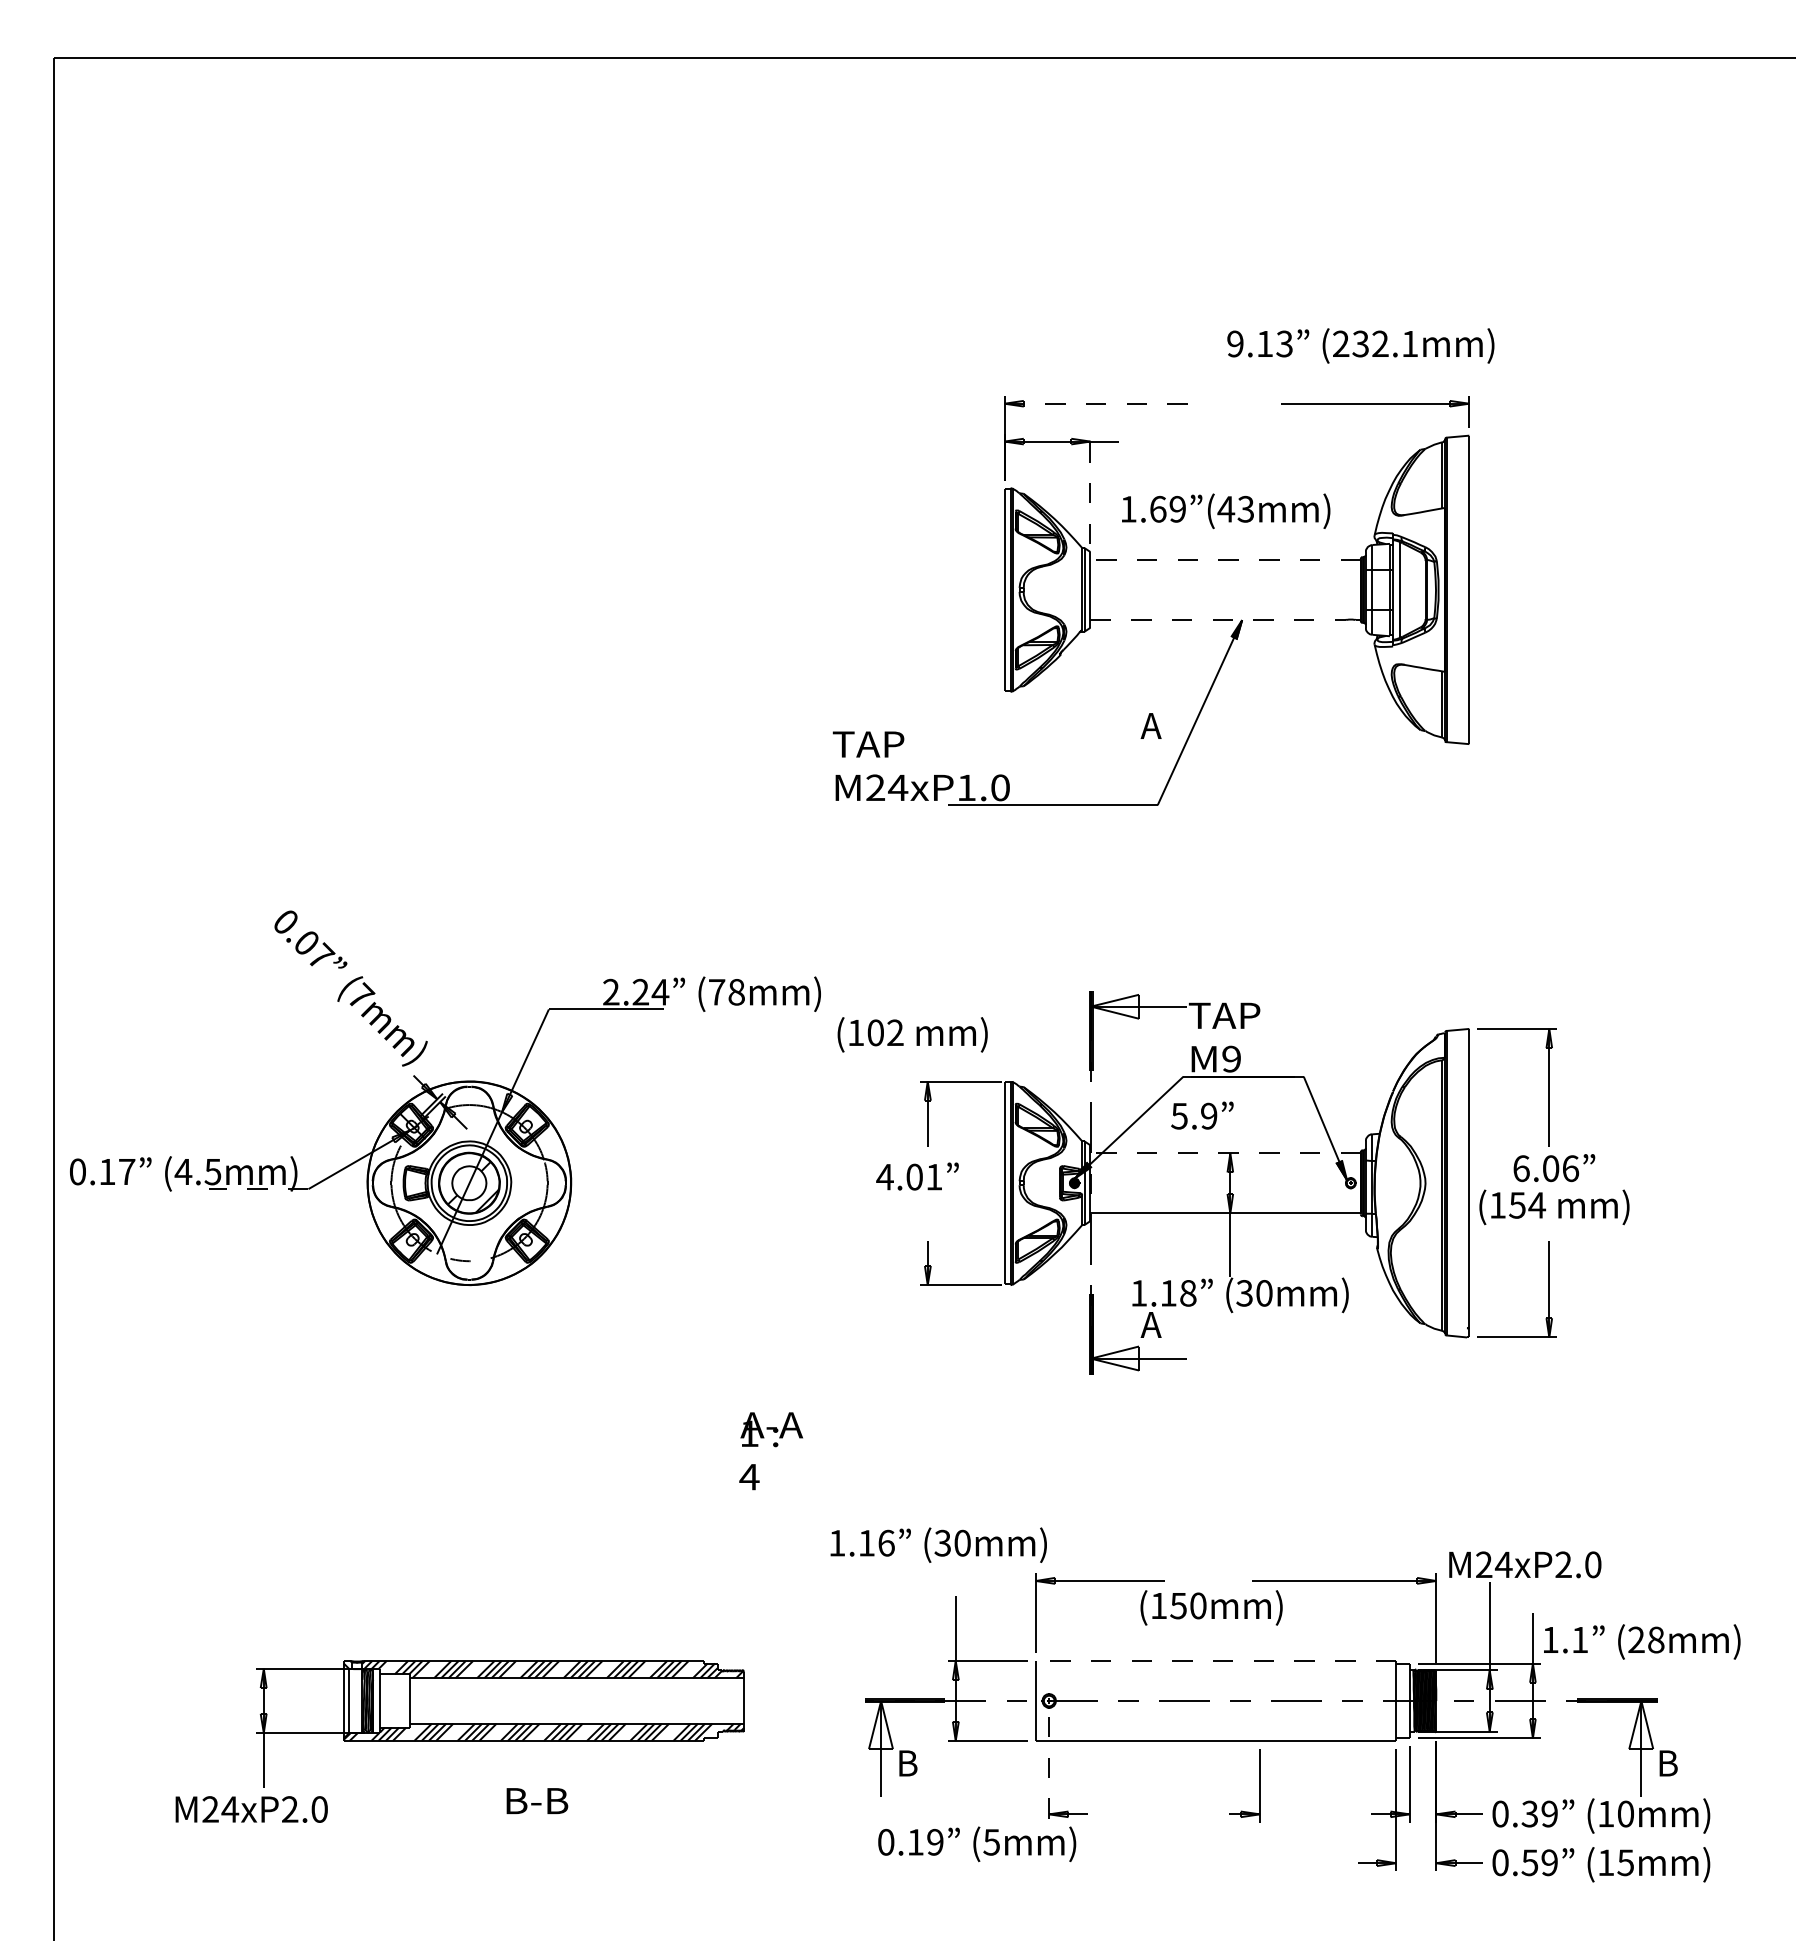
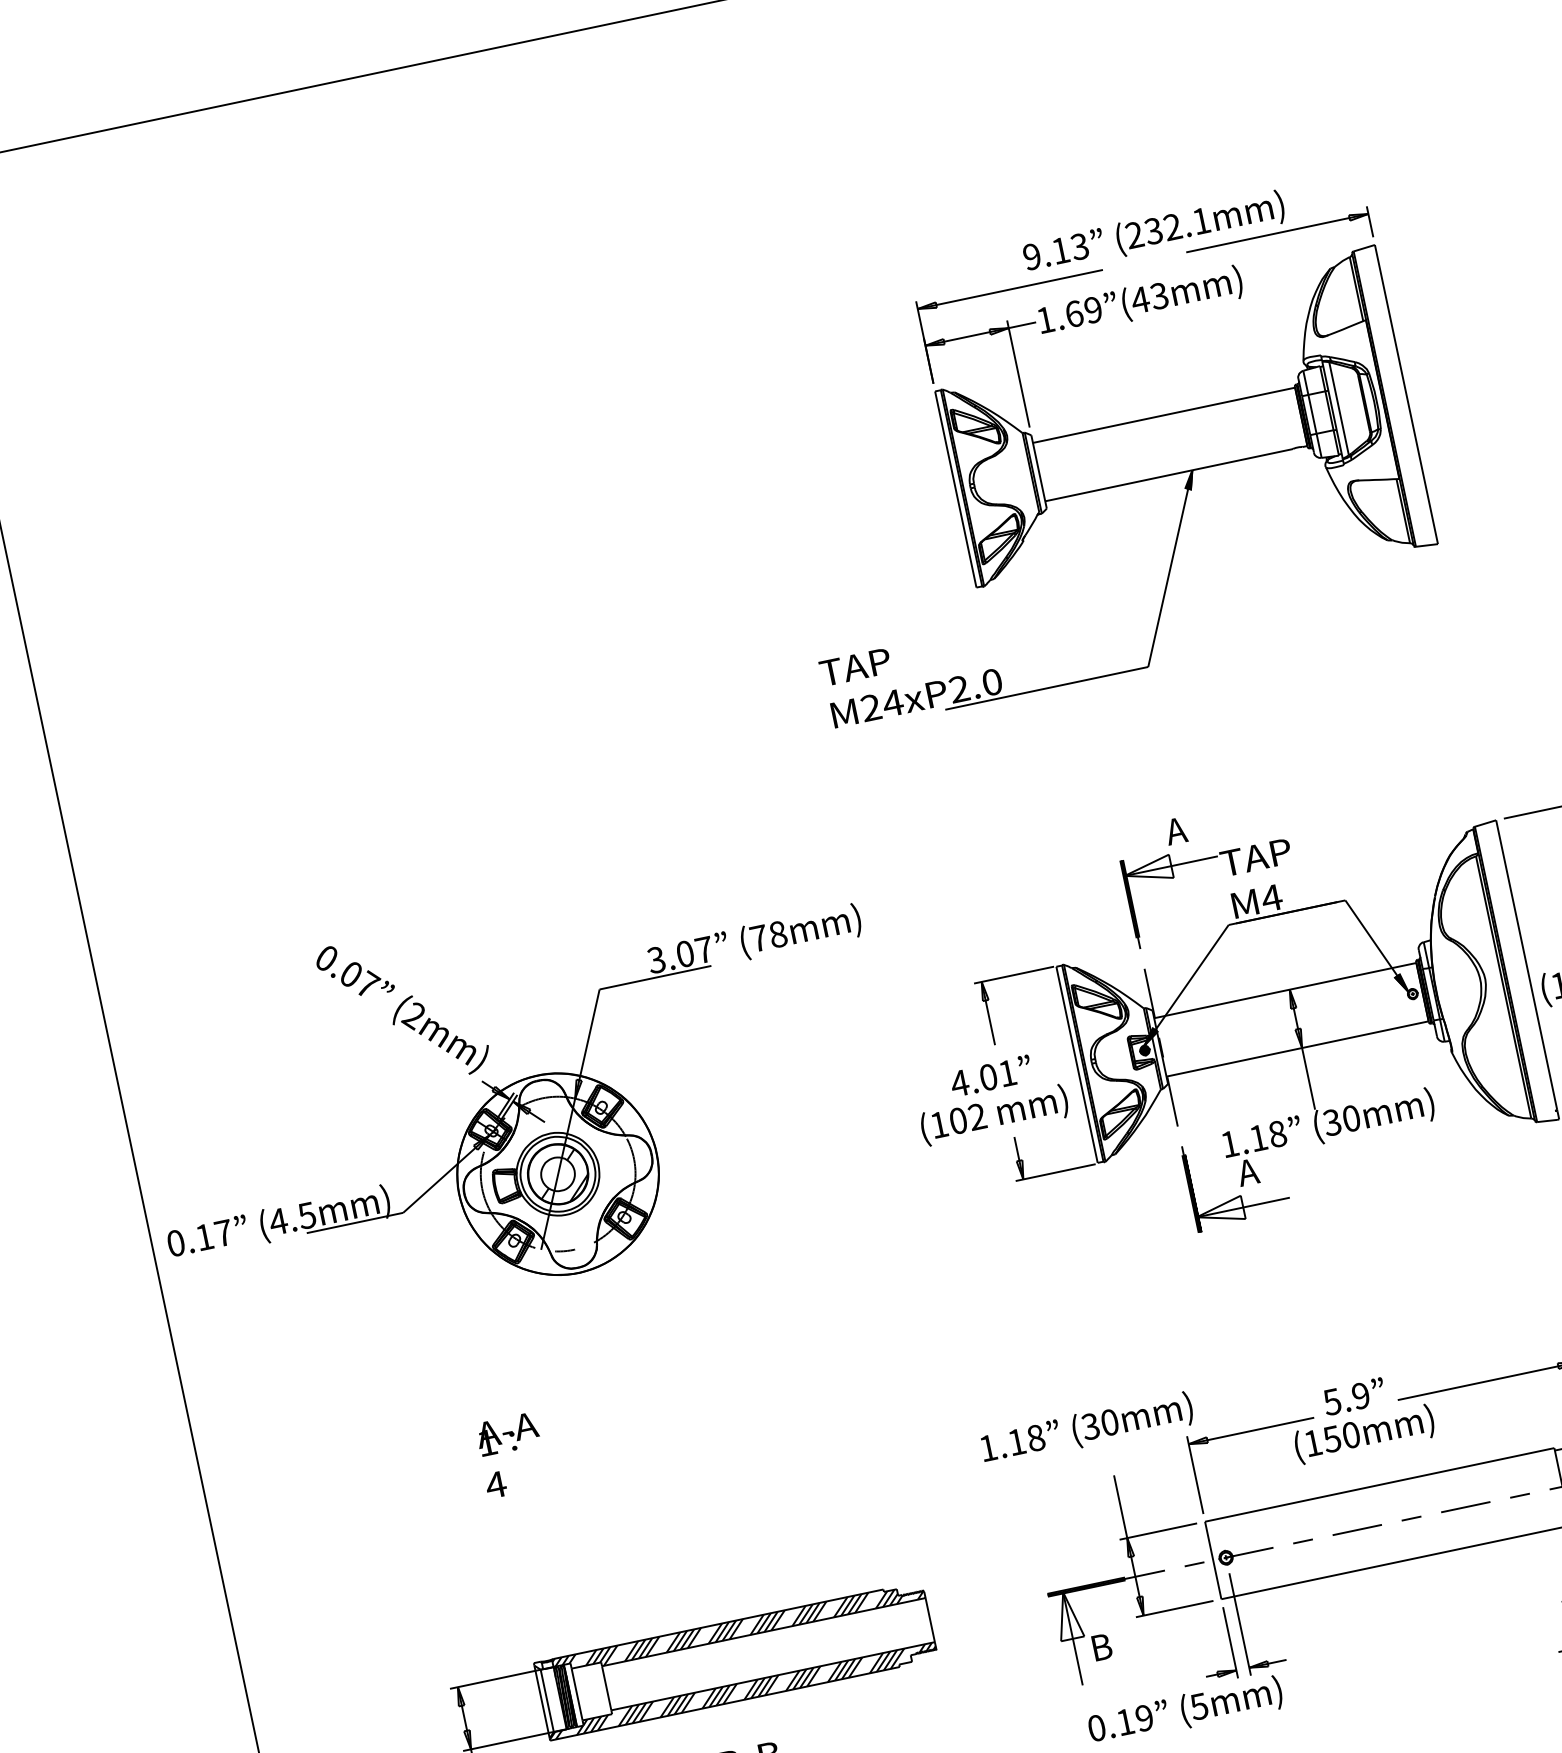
text: (1360, 345) -> (1153, 232), moved
line: (1100, 403) -> (1010, 289), dashed -> solid
line: (1090, 488) -> (1018, 373), dashed -> solid
text: (1226, 511) -> (1141, 302), moved
line: (1225, 559) -> (1163, 414), dashed -> solid
line: (1218, 620) -> (1169, 475), dashed -> solid
text: (1150, 725) -> (1175, 830), moved
text: (966, 787) -> (959, 688), M24xP1.0 -> M24xP2.0
text: (635, 991) -> (679, 954), 2.24 -> 3.07
text: (360, 996) -> (414, 1015), (7mm) -> (2mm)
text: (912, 1034) -> (994, 1114), moved
text: (1231, 1058) -> (1271, 897), M9 -> M4
text: (1202, 1115) -> (1354, 1396), moved
line: (1225, 1153) -> (1285, 990), dashed -> solid
line: (258, 1189) -> (354, 1223), dashed -> solid
text: (770, 1451) -> (511, 1455), moved
text: (886, 1542) -> (1035, 1437), 1.16 -> 1.18
line: (1215, 1660) -> (1379, 1484), dashed -> solid
line: (1049, 1769) -> (1240, 1624), dashed -> solid
part: (1259, 1785) -> (1230, 1642), moved

